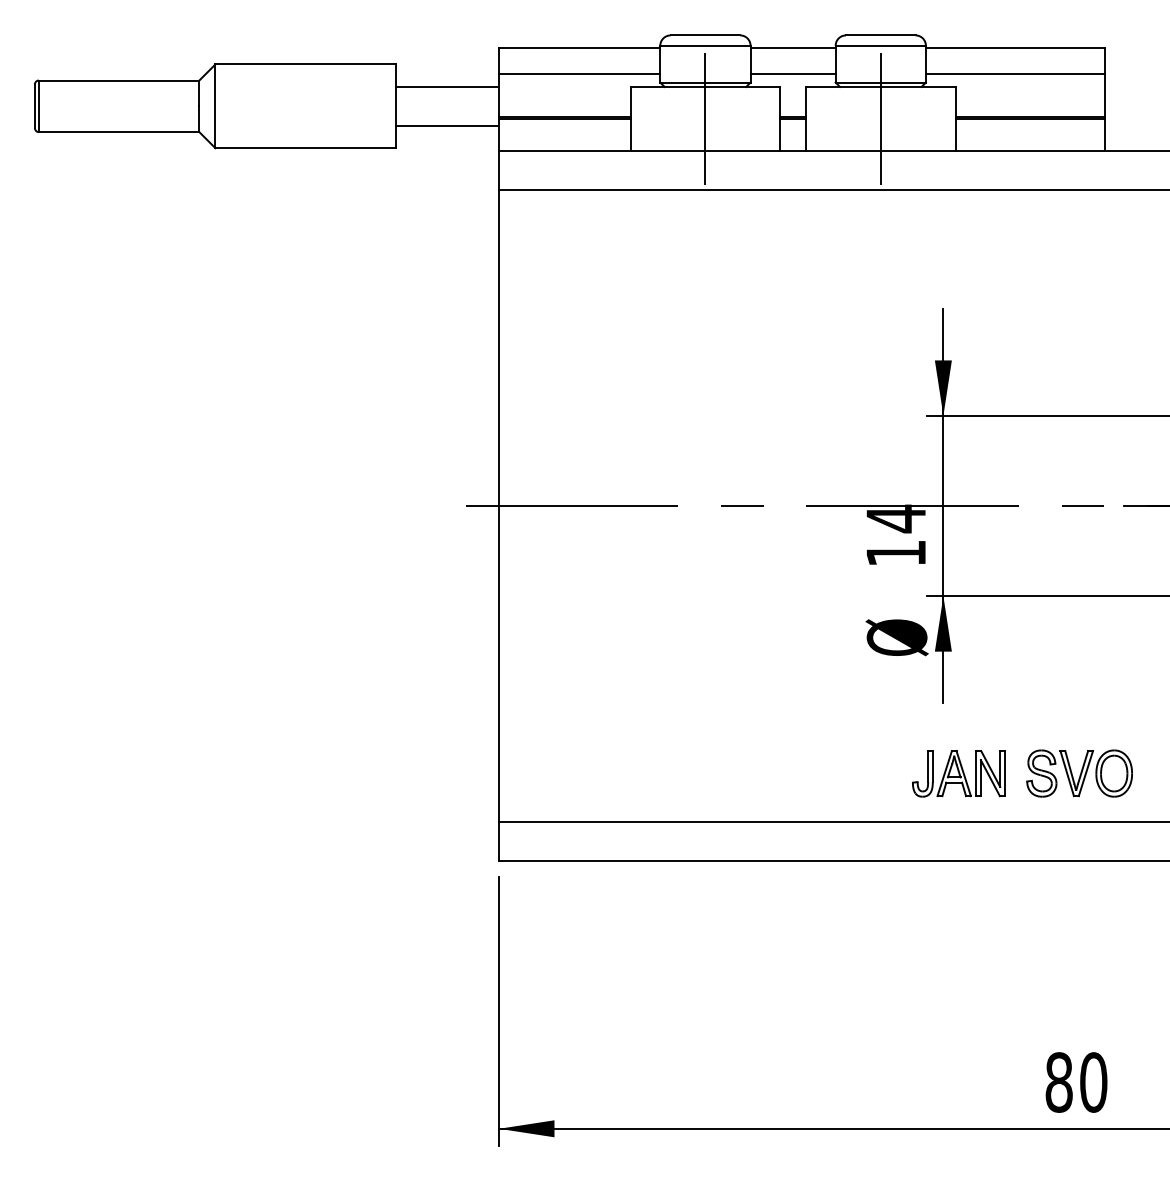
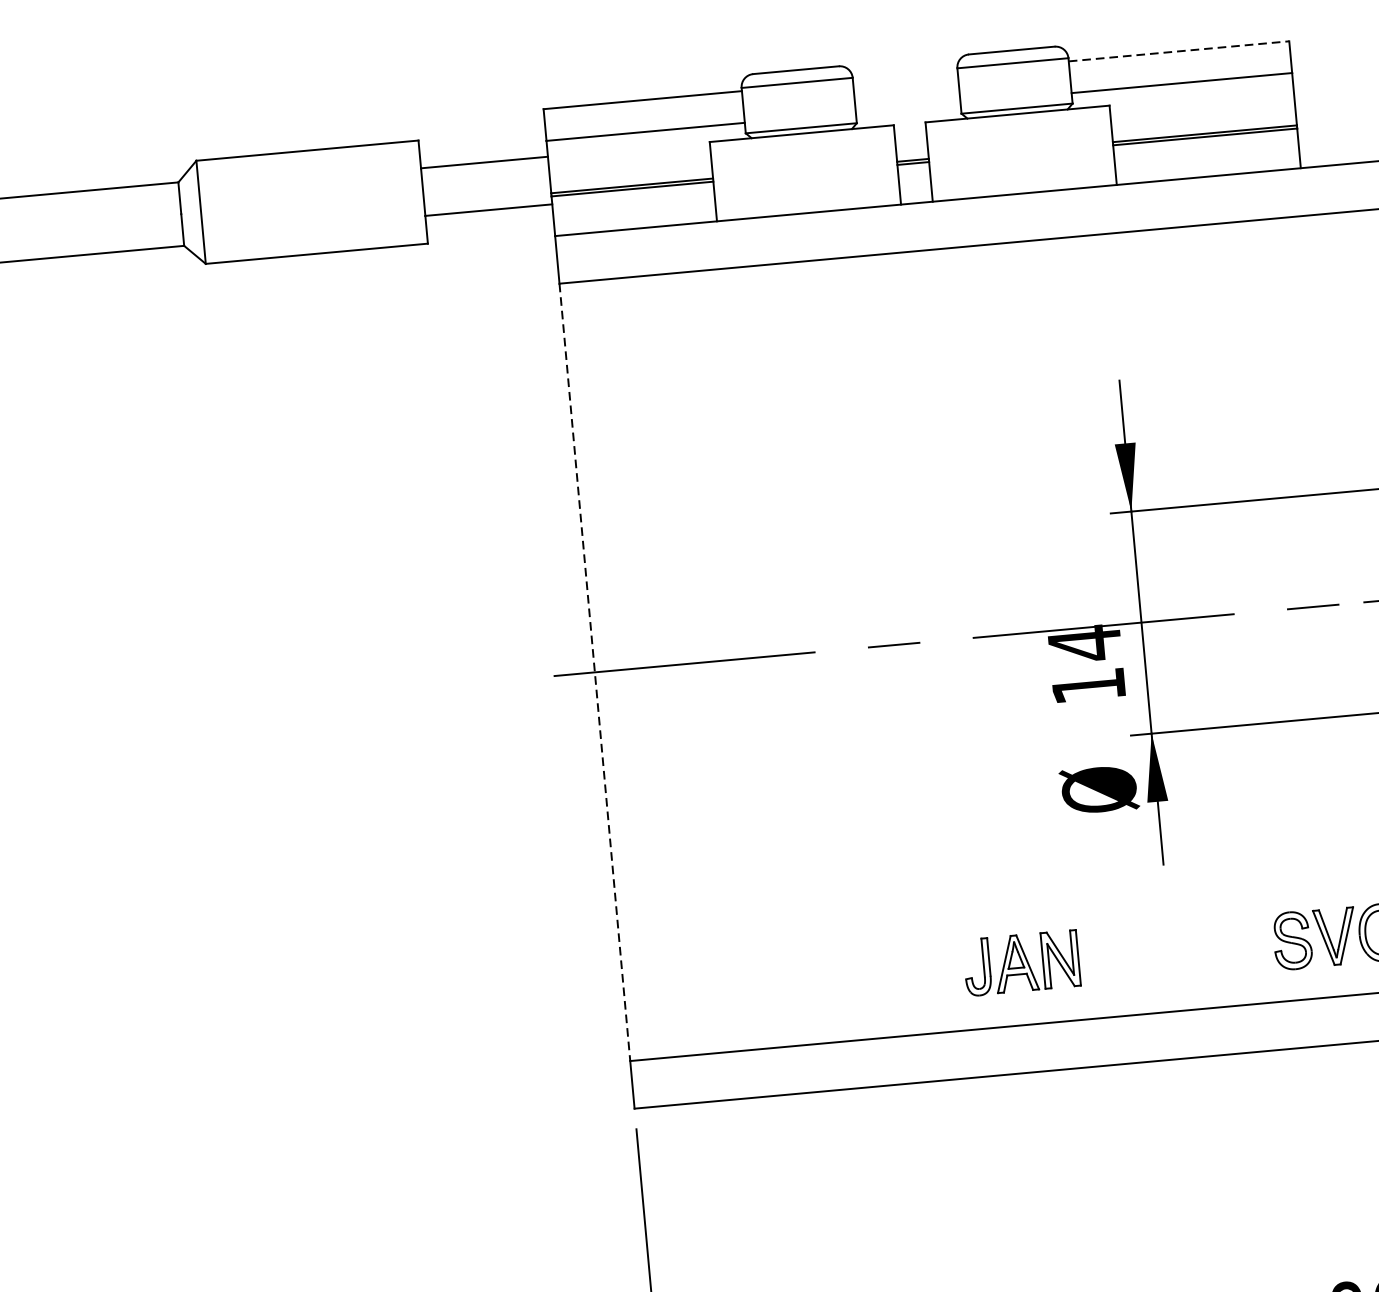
line: (792, 48) -> (904, 76), removed
line: (1015, 48) -> (1179, 51), solid -> dashed
line: (792, 74) -> (907, 108), removed
line: (705, 118) -> (805, 172), removed
line: (880, 118) -> (1020, 152), removed
line: (499, 506) -> (595, 672), solid -> dashed
part: (958, 773) -> (1021, 962), moved

